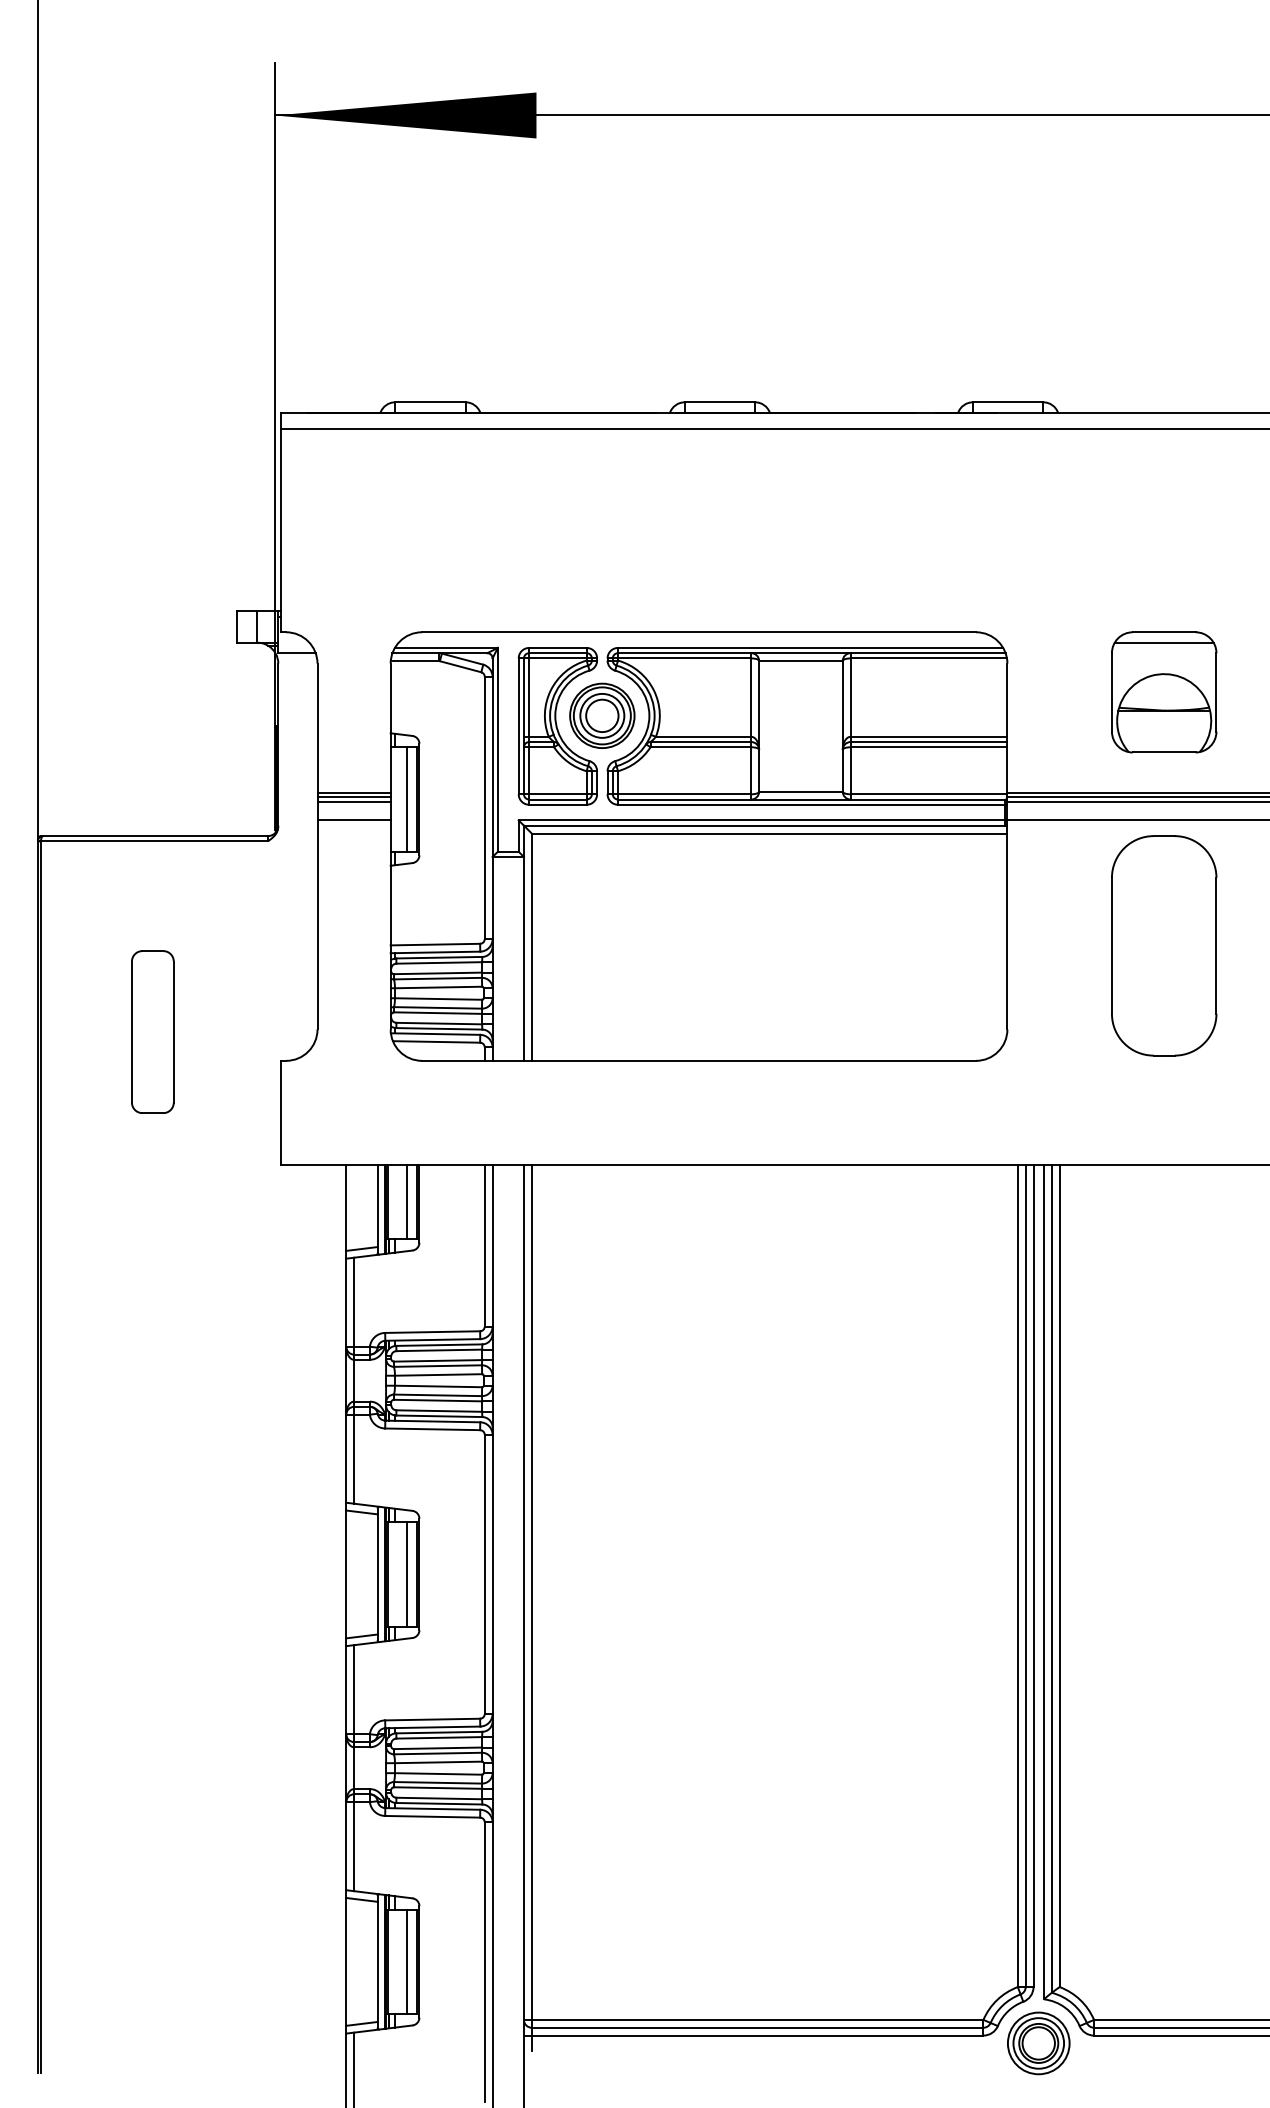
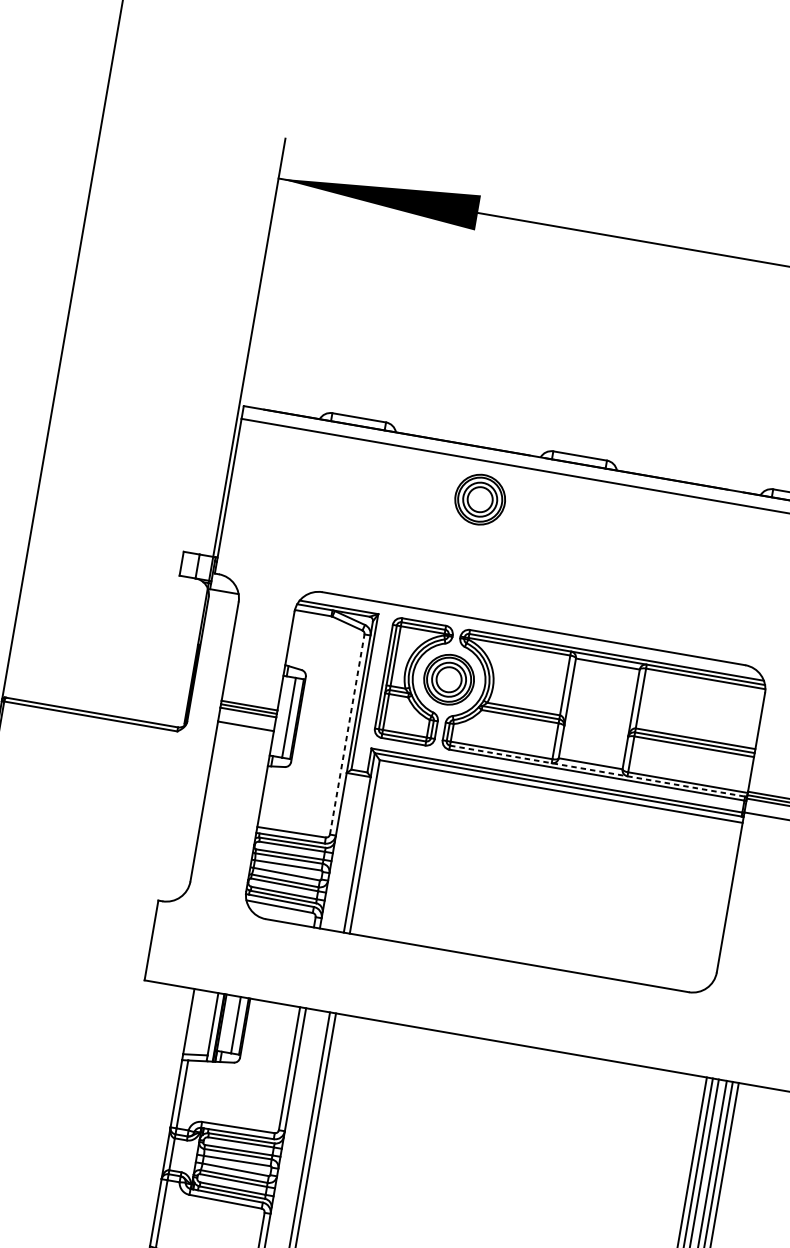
part: (602, 479) -> (480, 499), added
line: (811, 799) -> (597, 771), solid -> dashed
line: (484, 807) -> (347, 734), solid -> dashed
part: (152, 1031) -> (64, 861), removed

